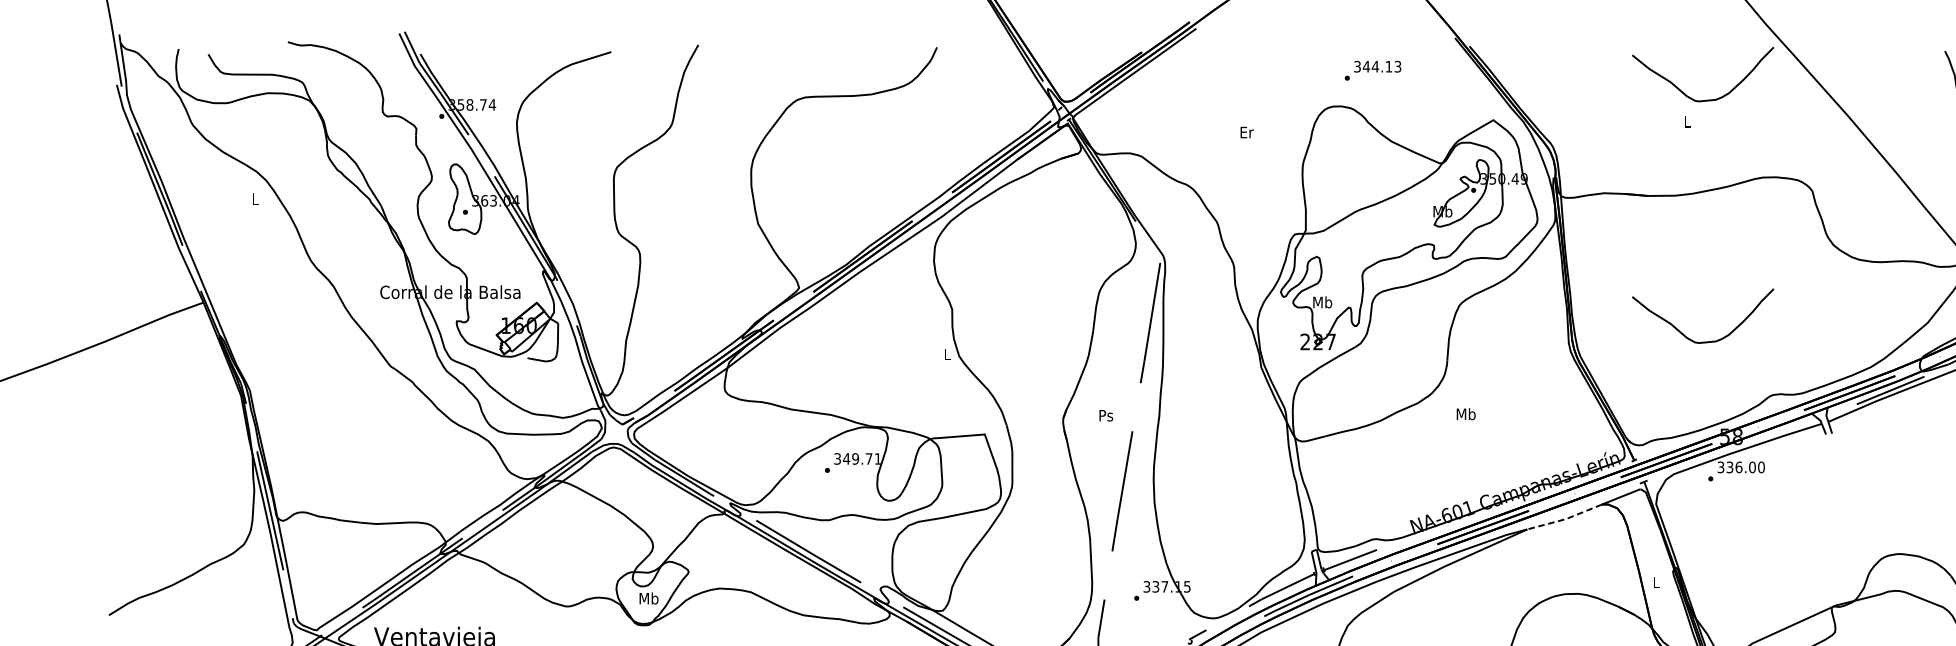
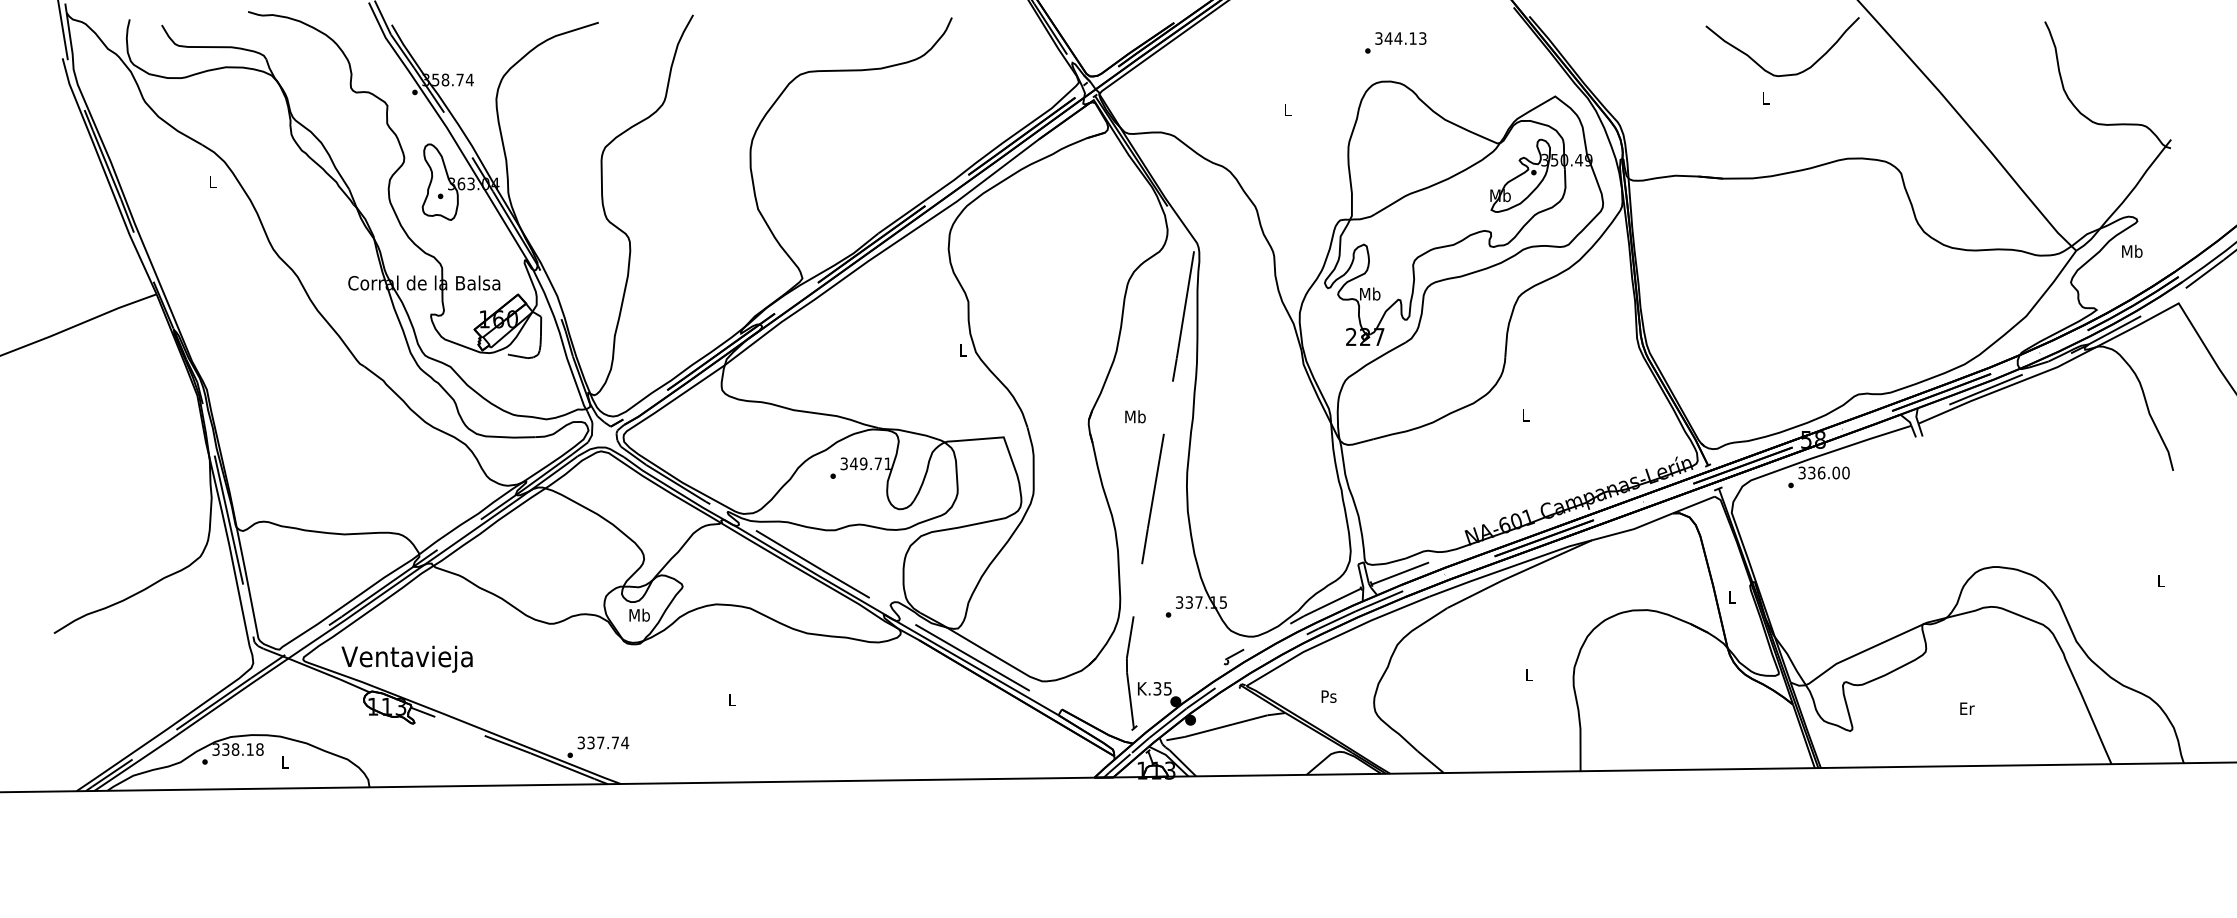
text: (1372, 70) -> (1395, 42), moved
text: (1247, 132) -> (1288, 109), Er -> L
curve: (1702, 341) -> (1782, 336), removed
text: (1465, 413) -> (1525, 414), Mb -> L
text: (1106, 415) -> (1135, 416), Ps -> Mb
line: (1565, 519) -> (1633, 529), dashed -> solid

